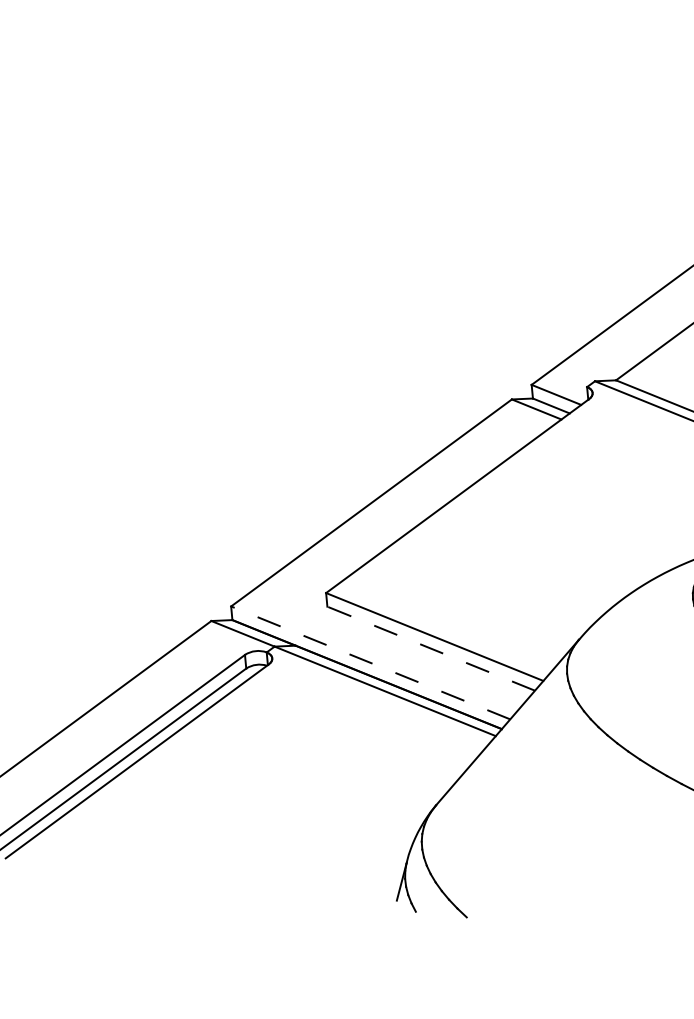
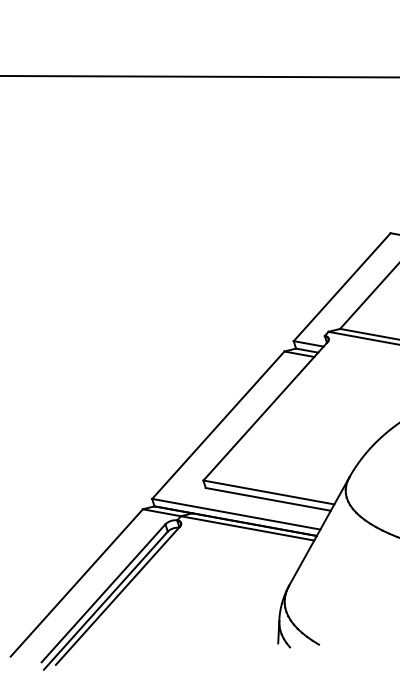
line: (431, 648) -> (268, 499), dashed -> solid
line: (369, 663) -> (235, 514), dashed -> solid

